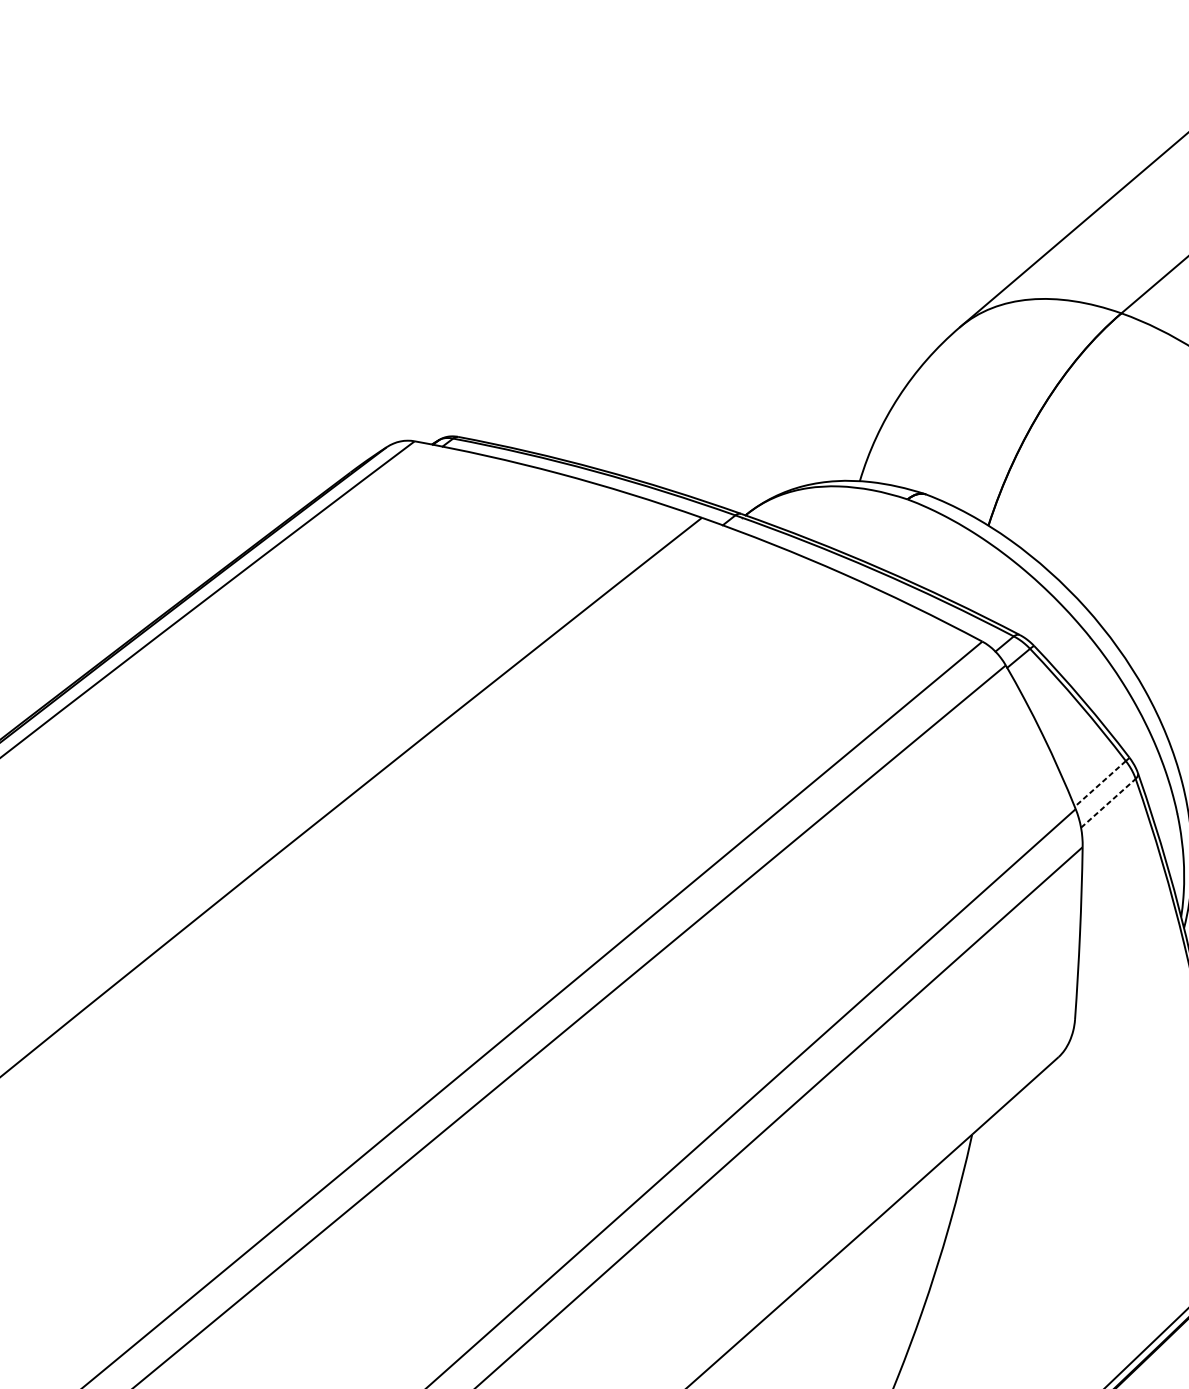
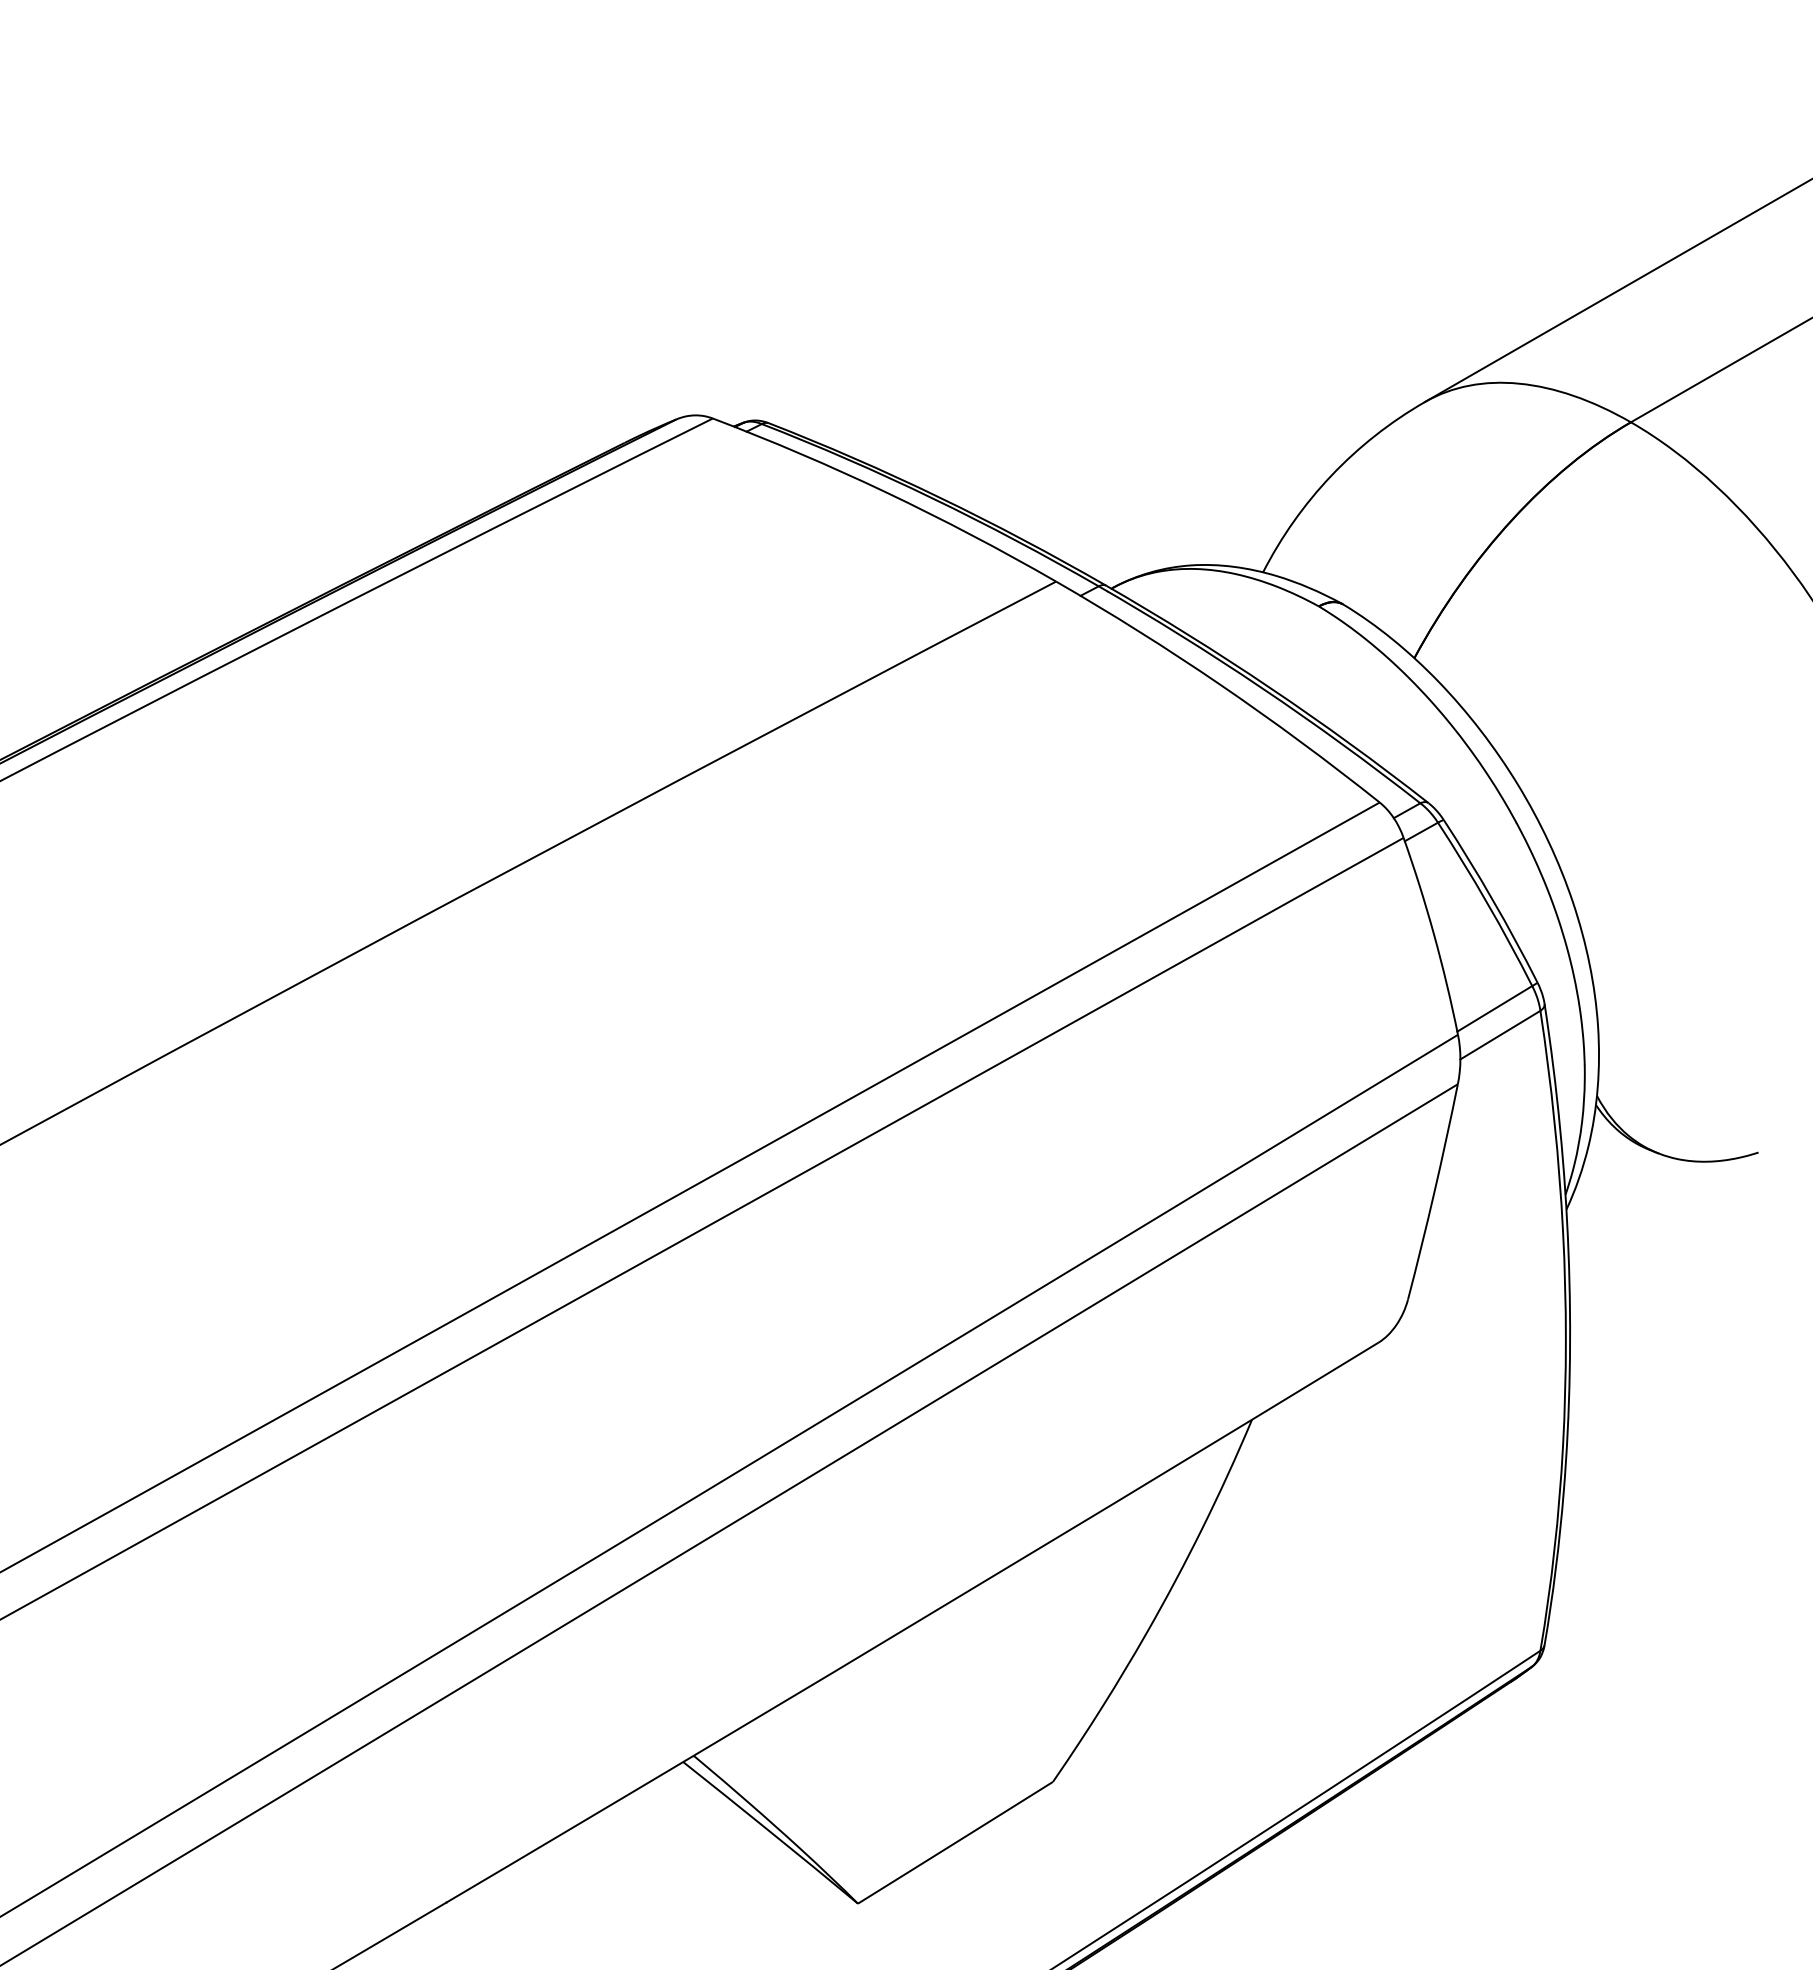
line: (1100, 783) -> (1494, 1008), dashed -> solid
line: (1108, 803) -> (1500, 1035), dashed -> solid

